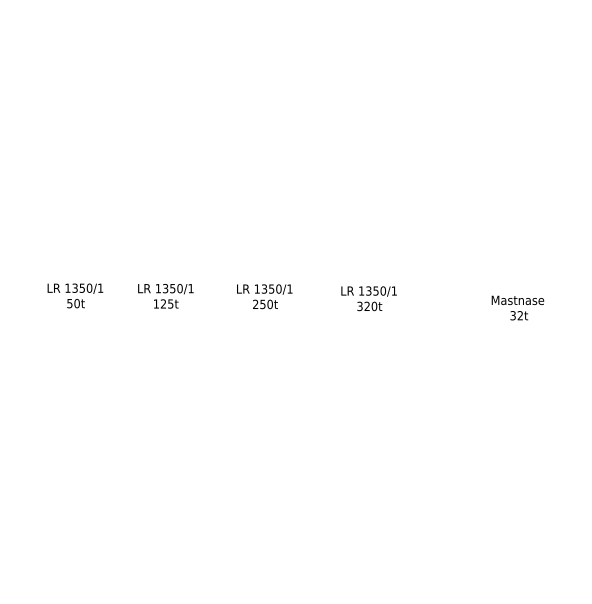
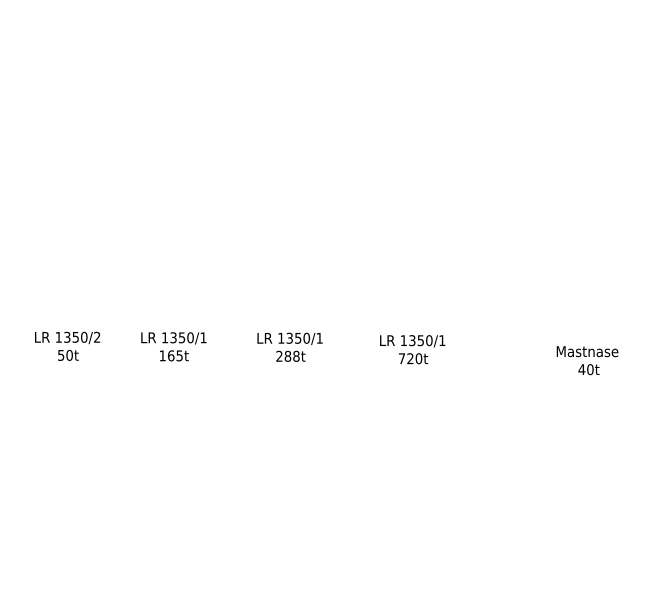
text: (99, 287) -> (95, 336), 1350/1 -> 1350/2
text: (163, 303) -> (171, 355), 125t -> 165t
text: (266, 304) -> (292, 356), 250t -> 288t
text: (359, 306) -> (401, 358), 320t -> 720t
text: (516, 315) -> (585, 369), 32t -> 40t

